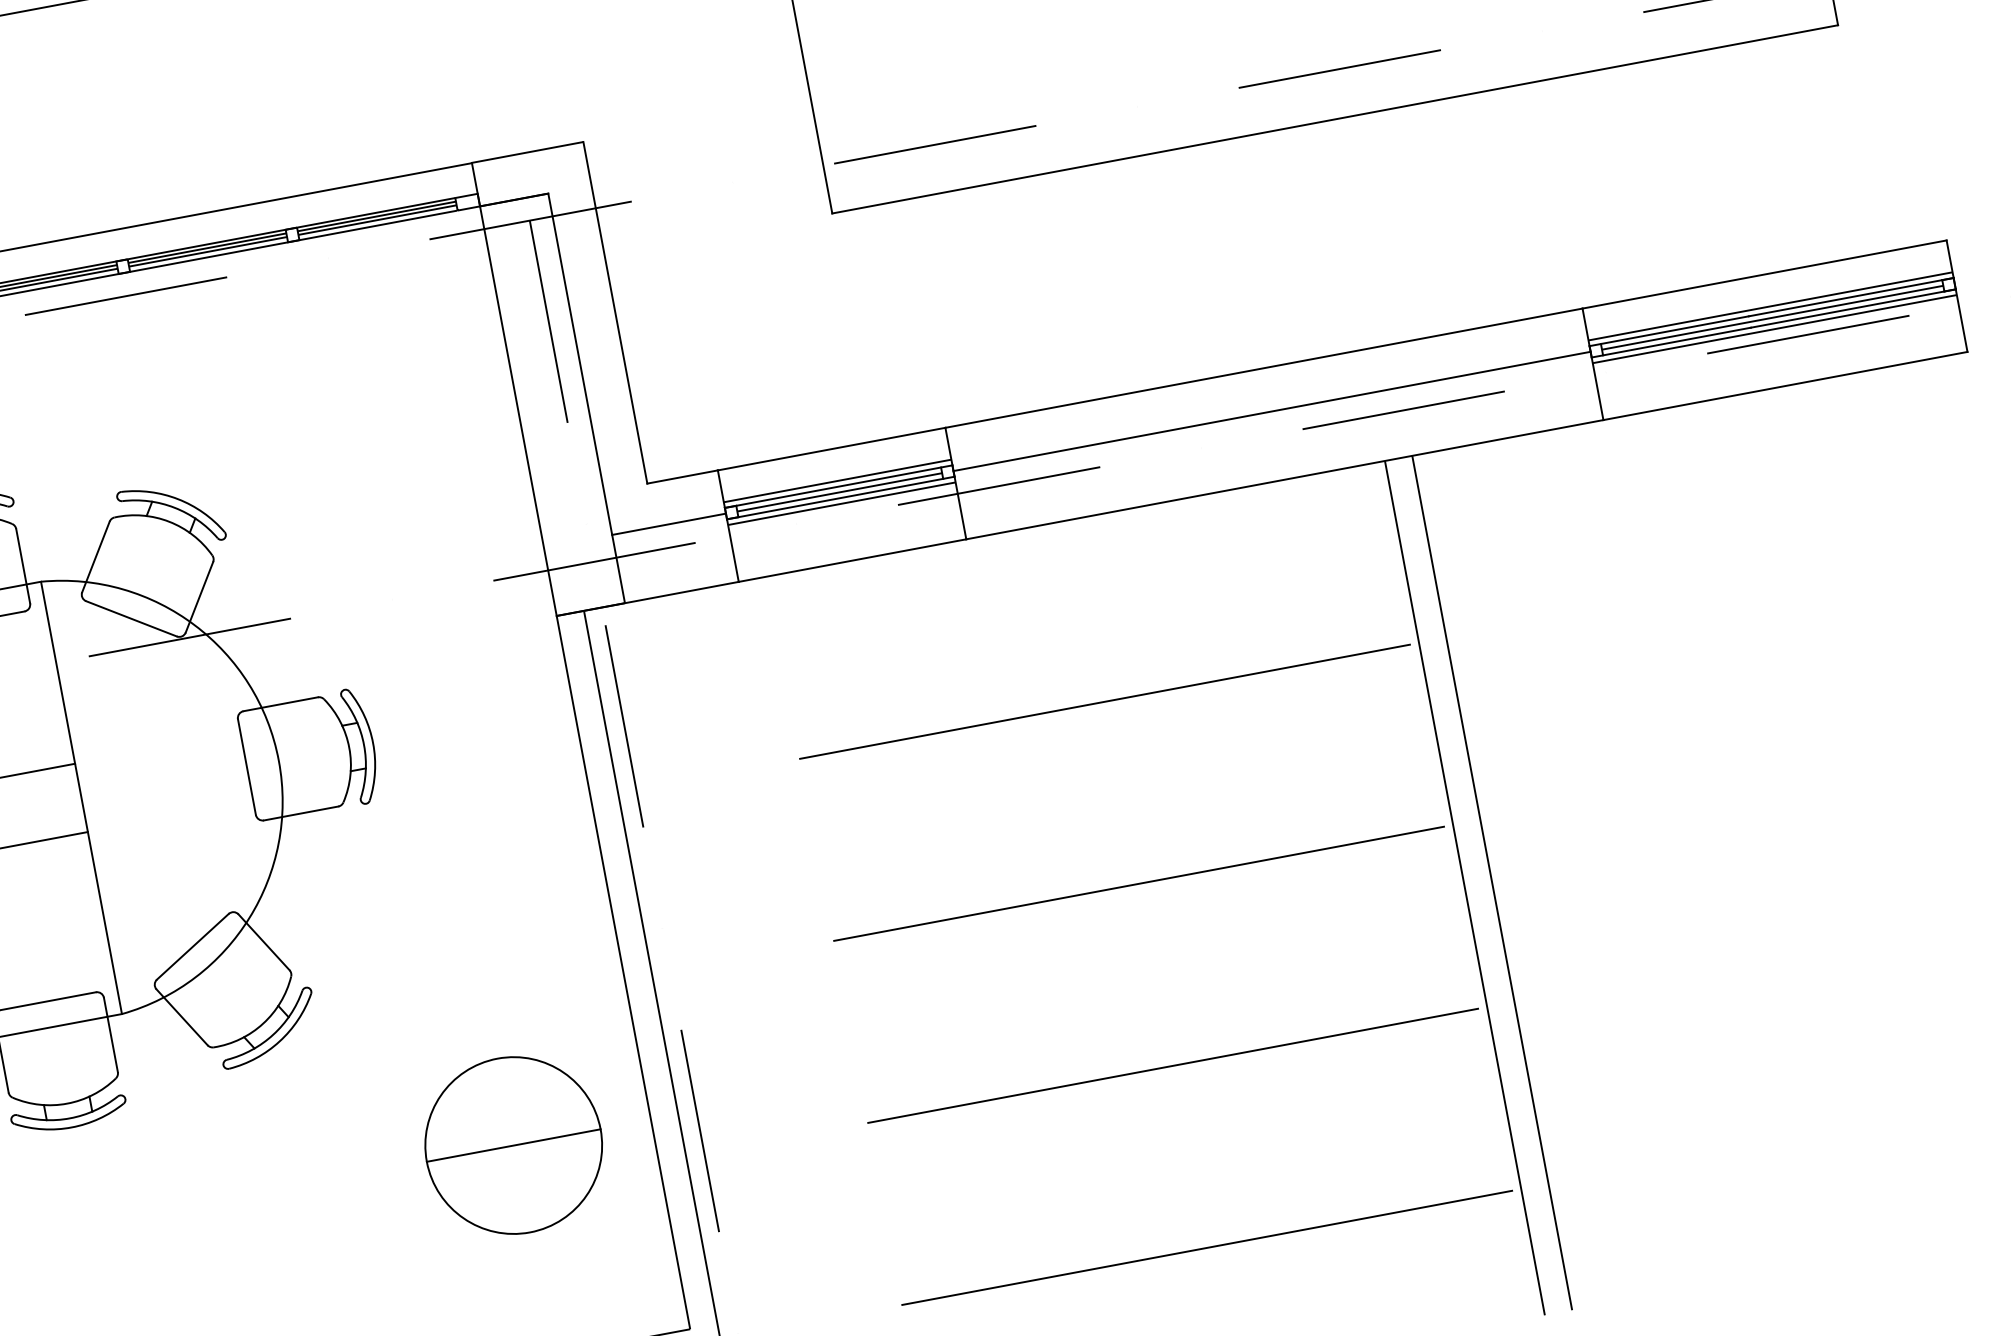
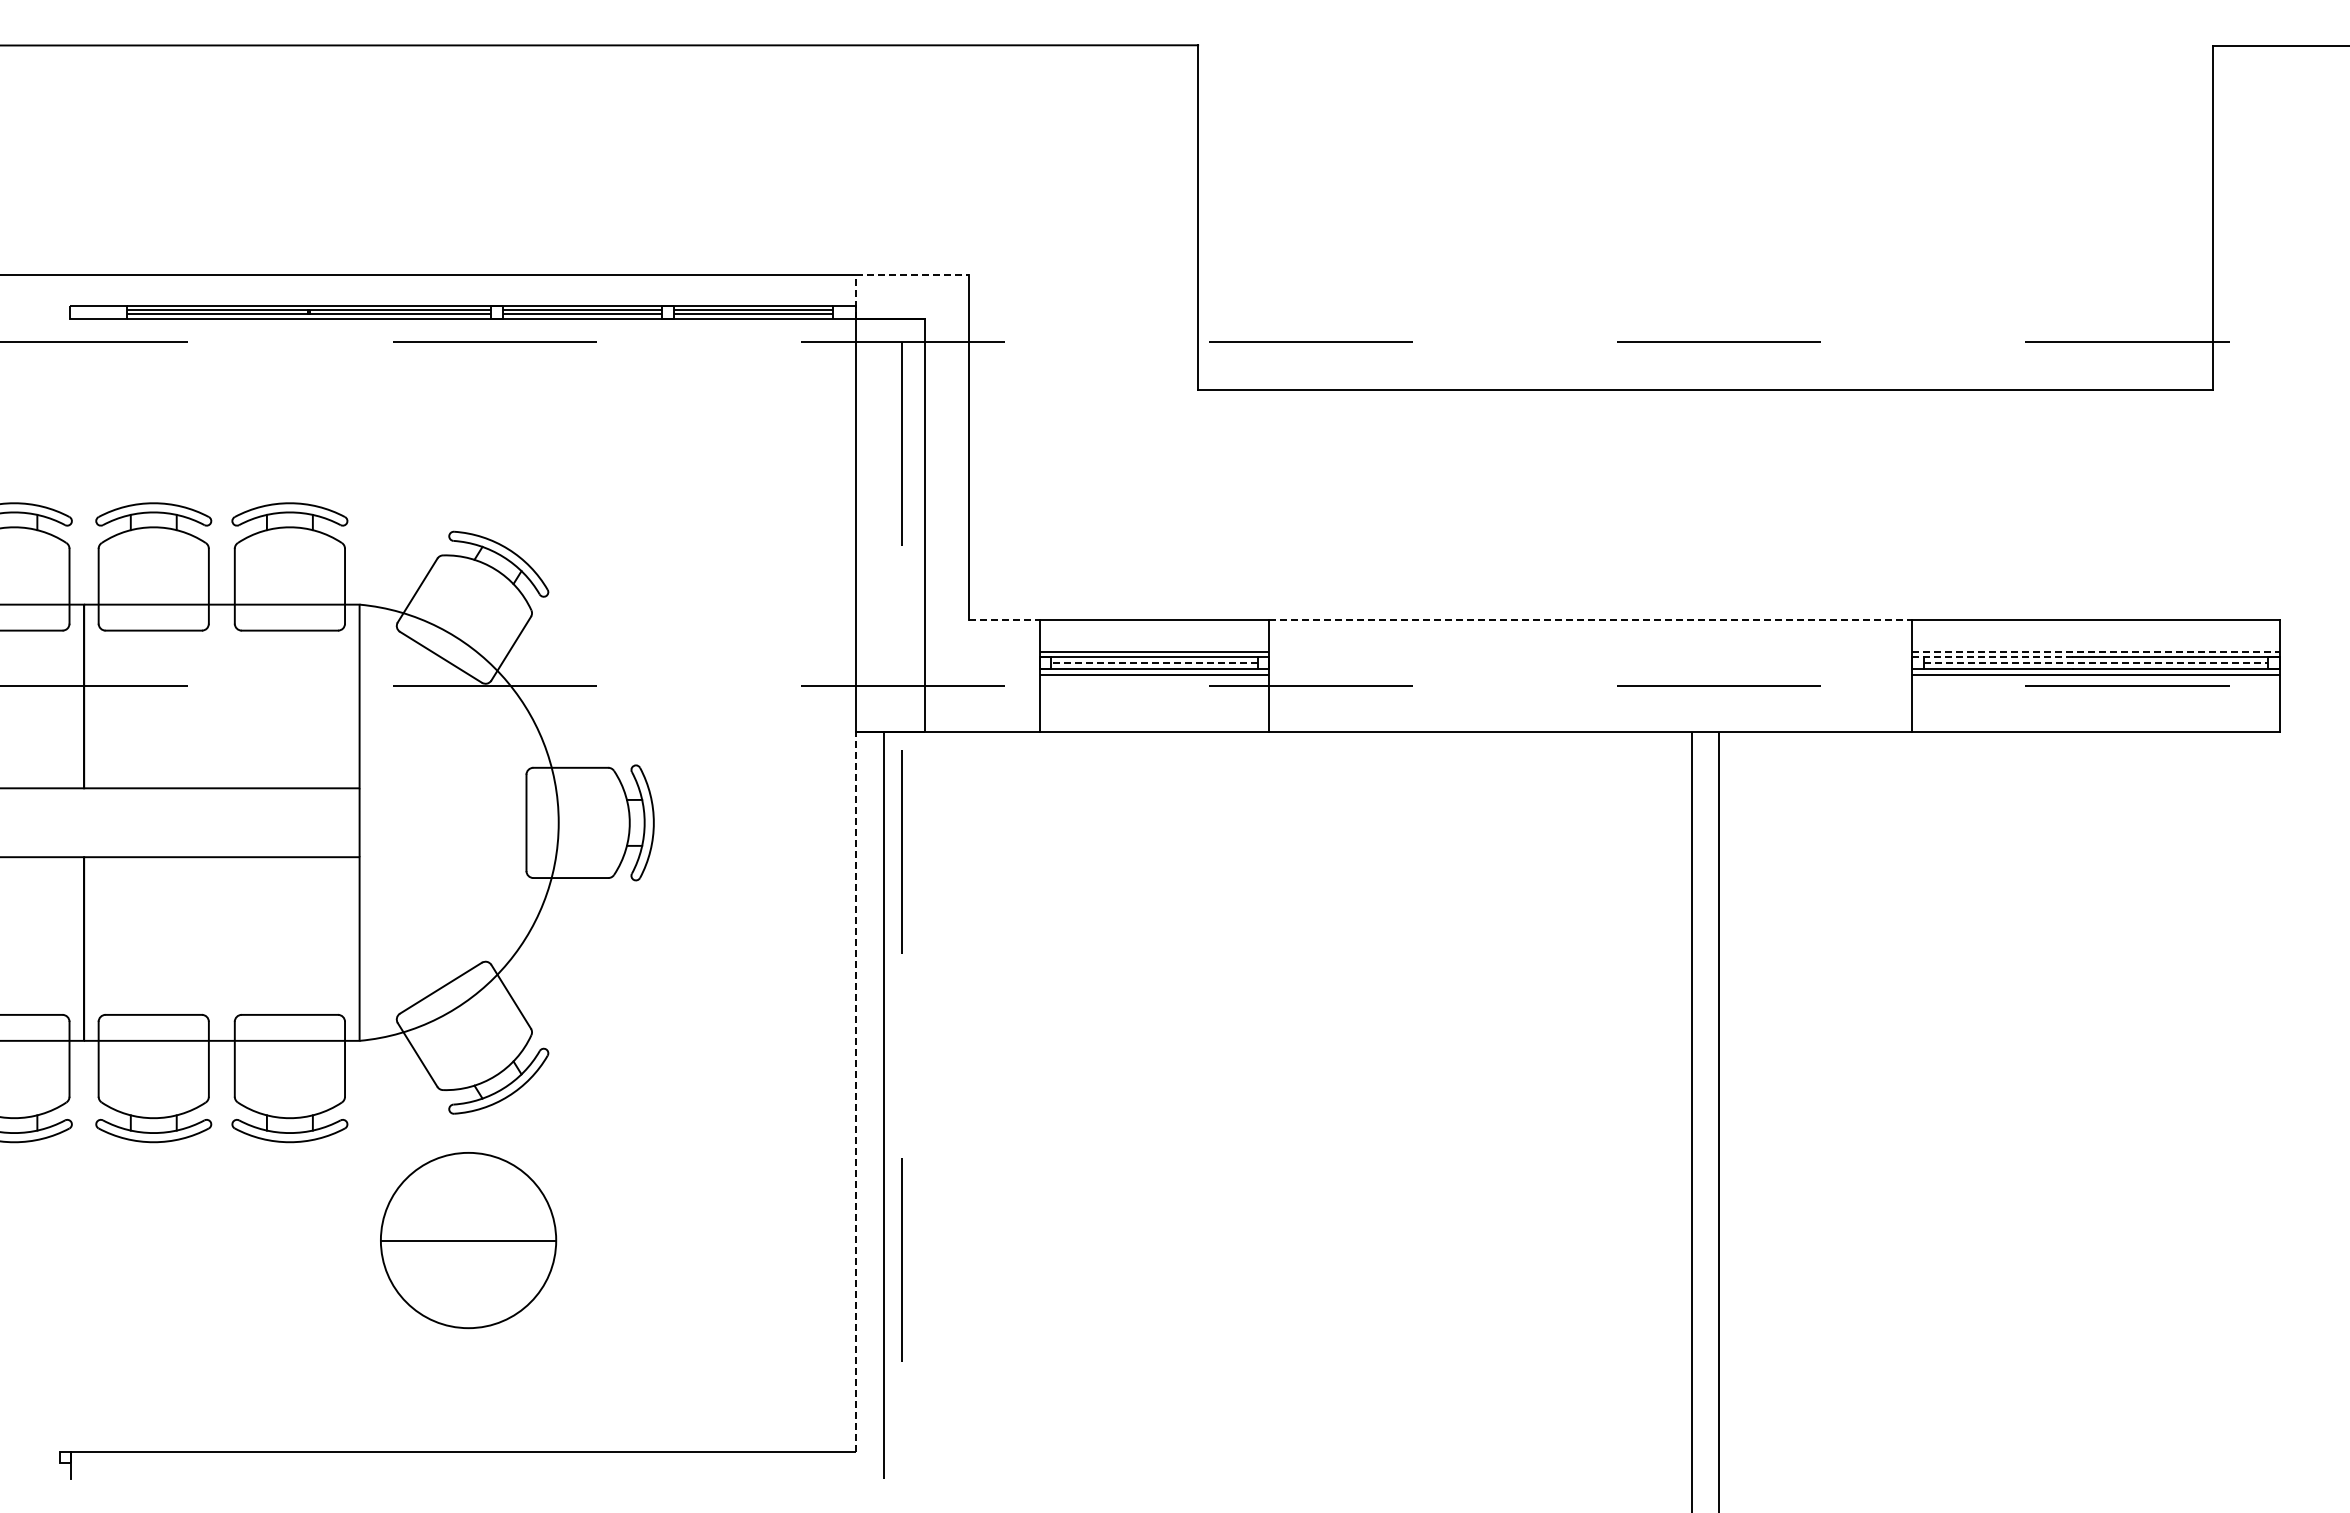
line: (504, 156) -> (889, 274), solid -> dashed
line: (1770, 306) -> (2095, 651), solid -> dashed
line: (1773, 317) -> (2096, 663), solid -> dashed
line: (1670, 331) -> (1993, 657), solid -> dashed
line: (1264, 367) -> (1591, 619), solid -> dashed
line: (1271, 411) -> (1590, 663), removed
line: (682, 476) -> (1004, 619), solid -> dashed
line: (839, 492) -> (1154, 663), solid -> dashed
line: (668, 524) -> (981, 663), removed
line: (1104, 701) -> (1374, 915), removed
line: (1138, 883) -> (1374, 1099), removed
line: (623, 972) -> (856, 1091), solid -> dashed
line: (1172, 1066) -> (1374, 1283), removed
part: (513, 1145) -> (468, 1240), moved
line: (1206, 1247) -> (1374, 1466), removed

